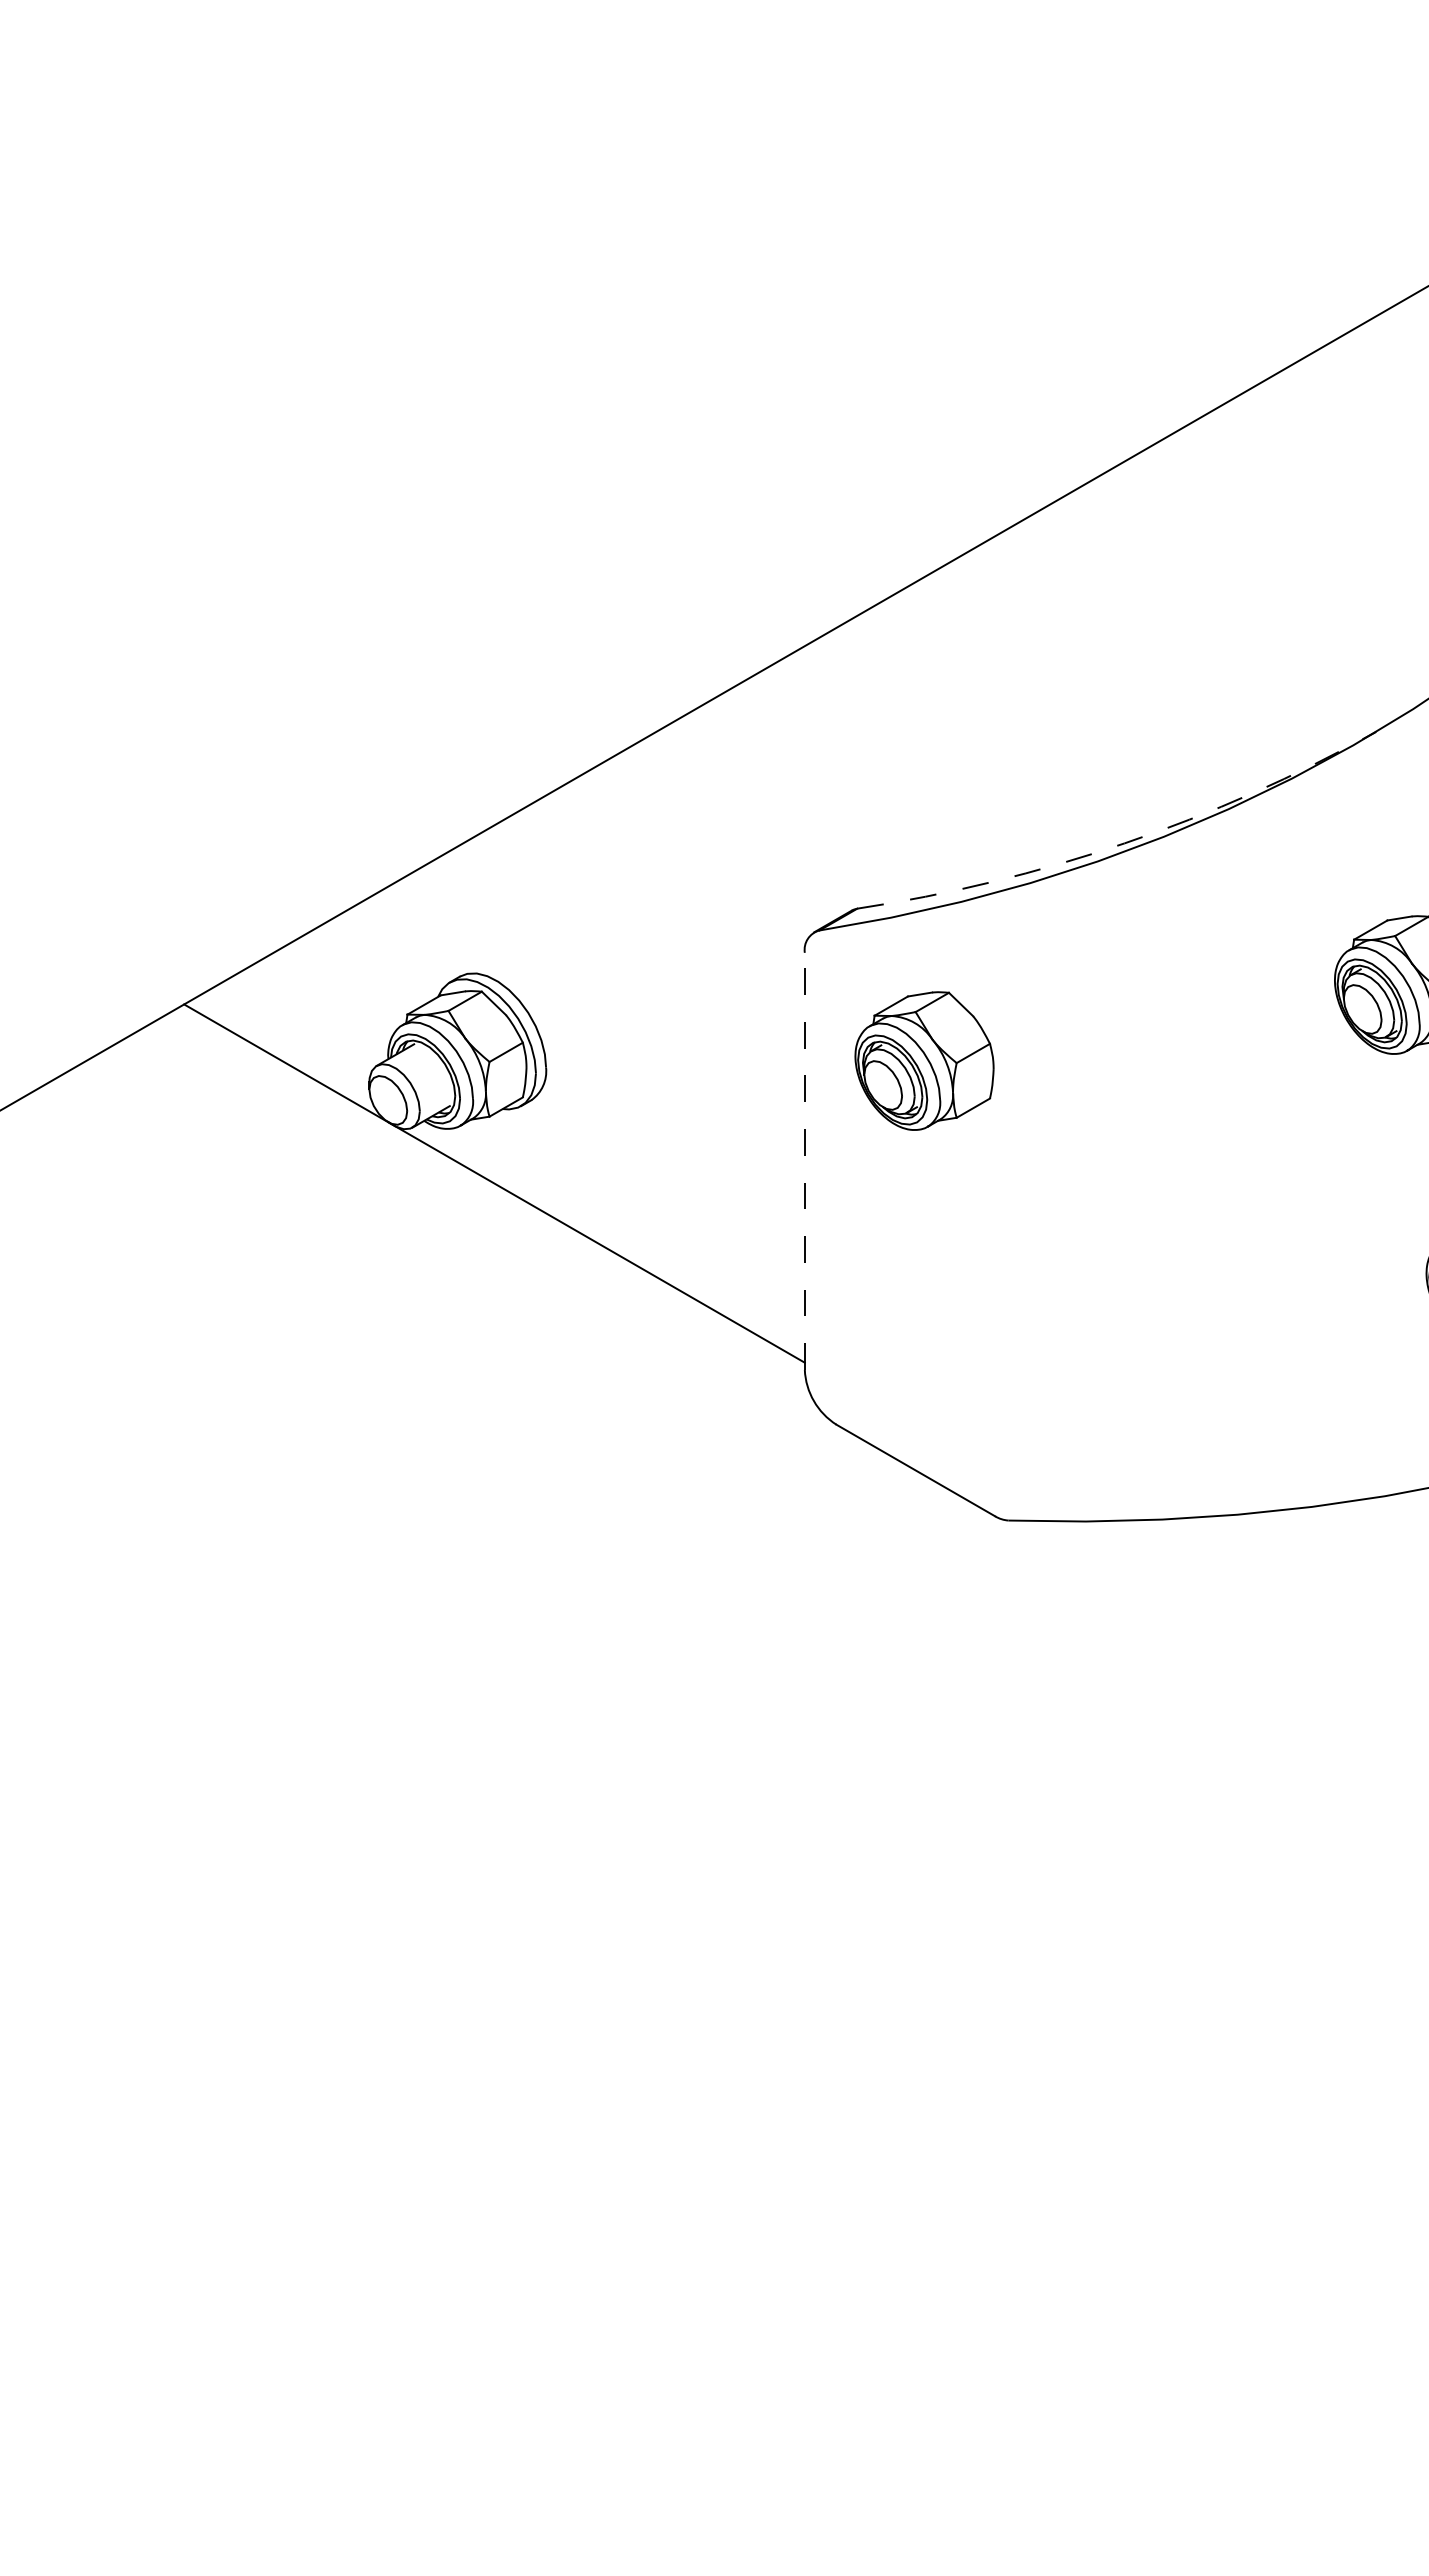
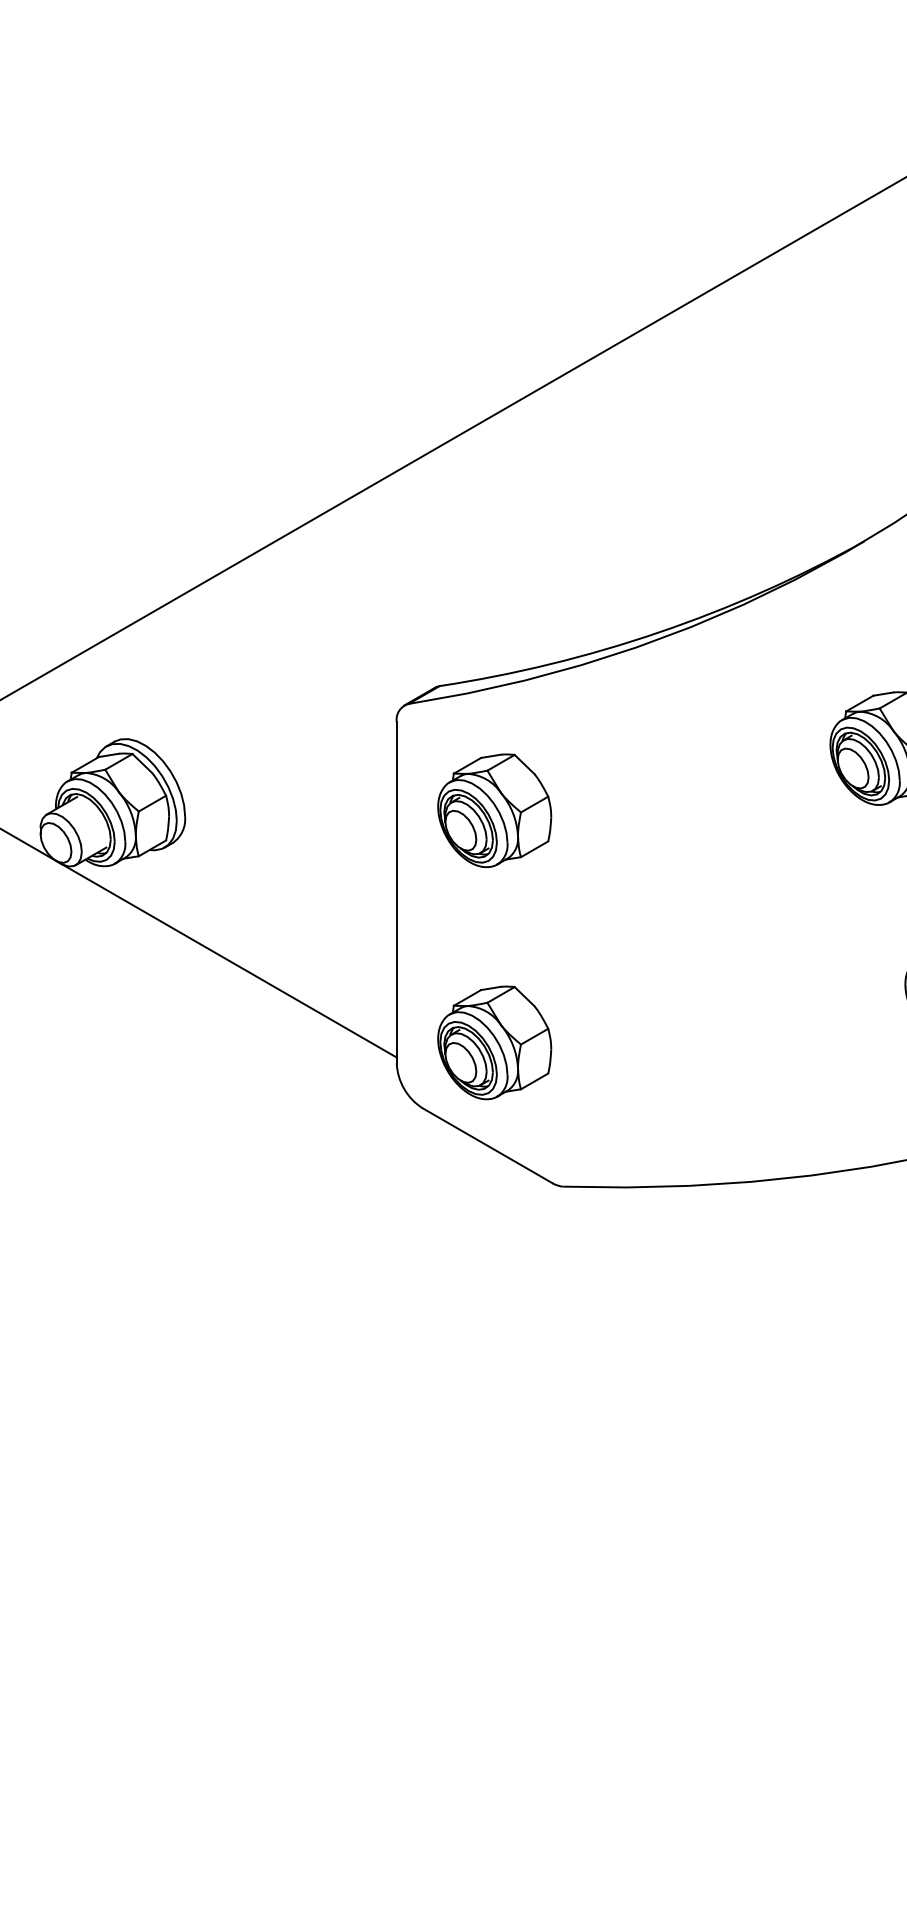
arc: (1124, 843) -> (658, 632), dashed -> solid
line: (804, 1161) -> (396, 892), dashed -> solid
part: (924, 1344) -> (494, 1042), added

